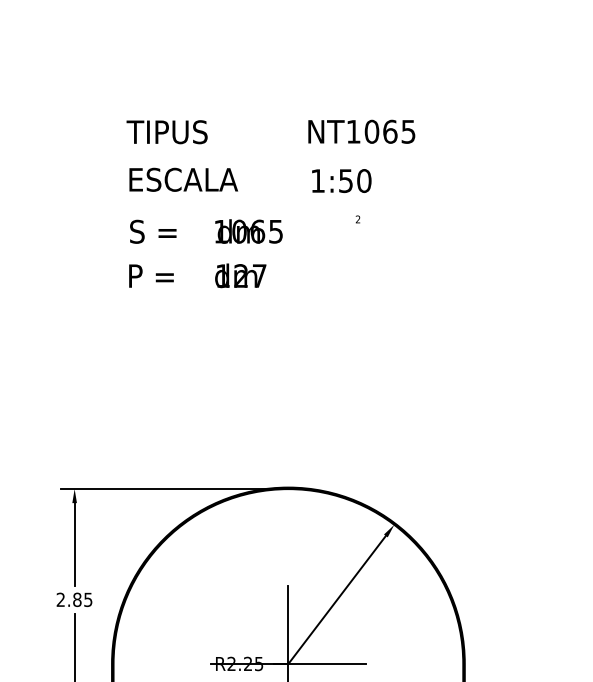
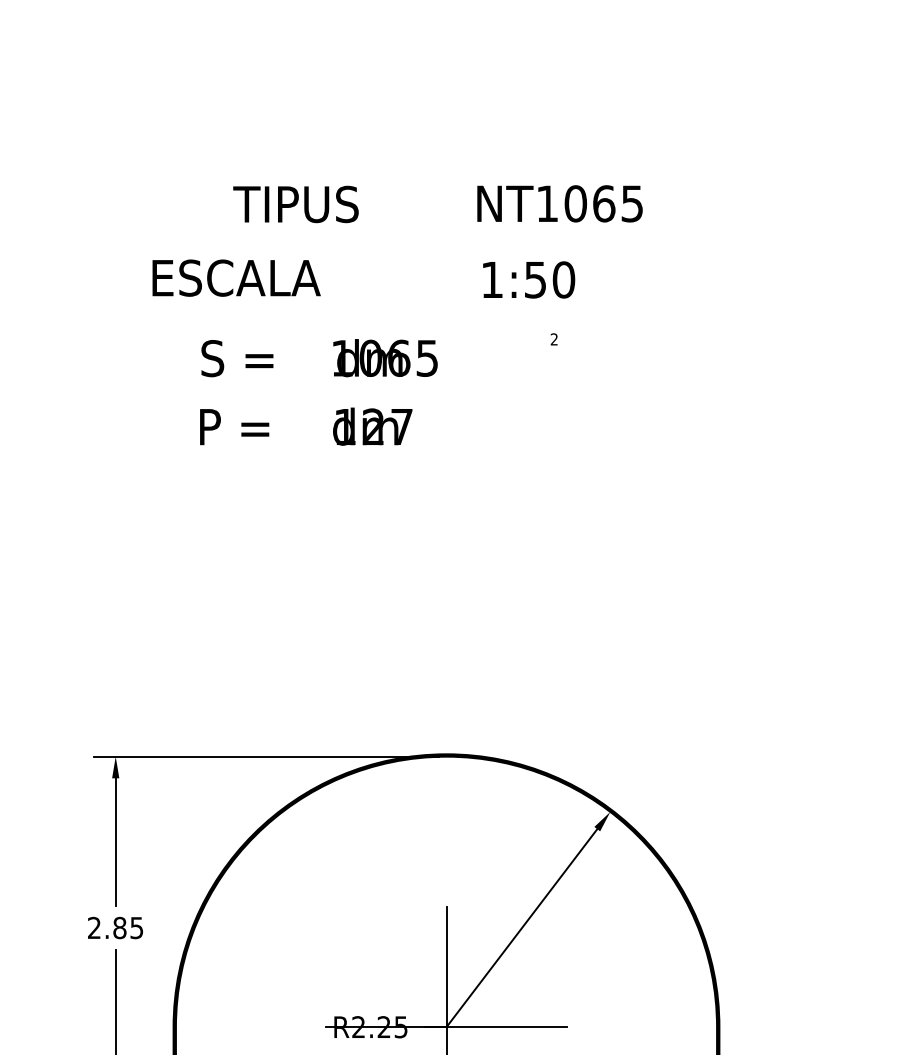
text: (166, 132) -> (294, 204), moved
text: (183, 179) -> (236, 277), moved

